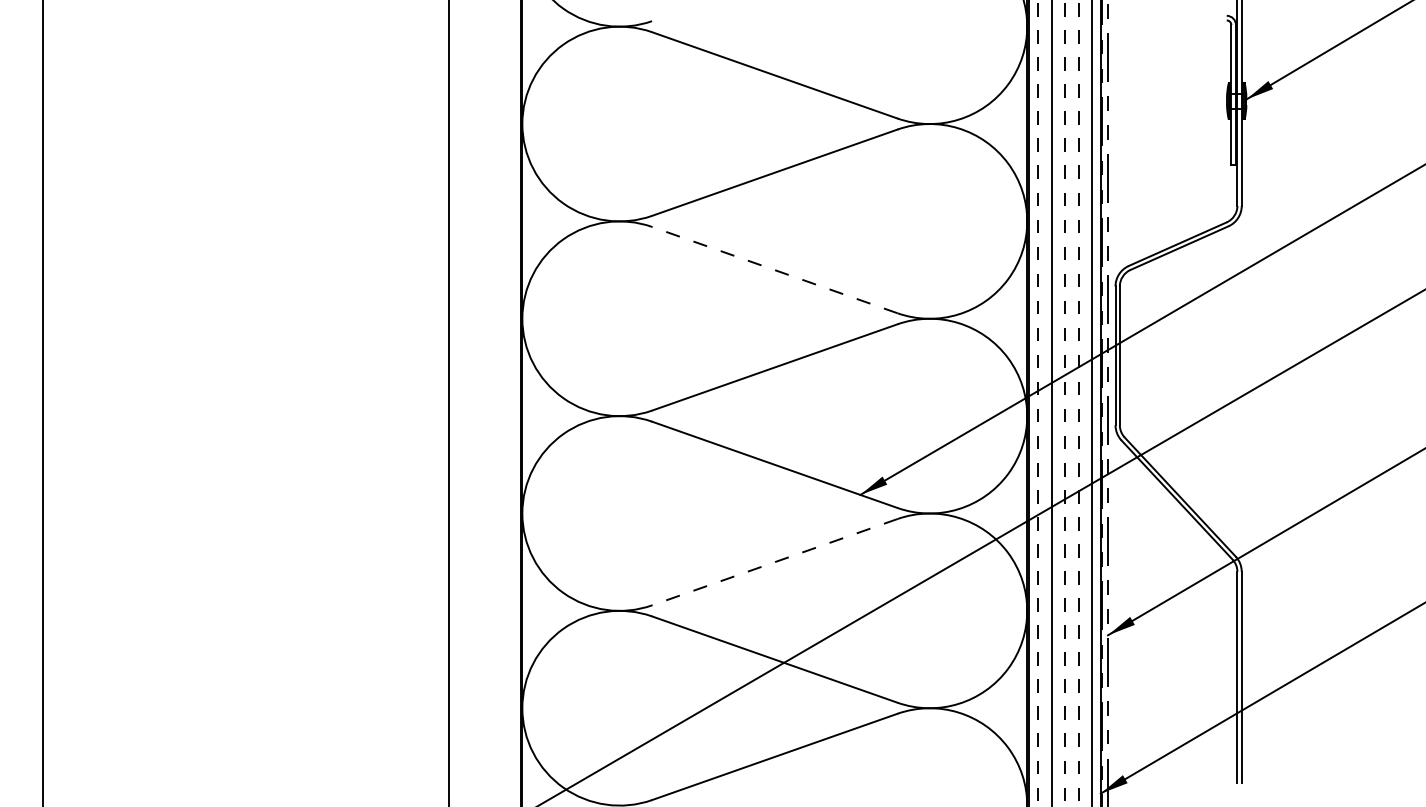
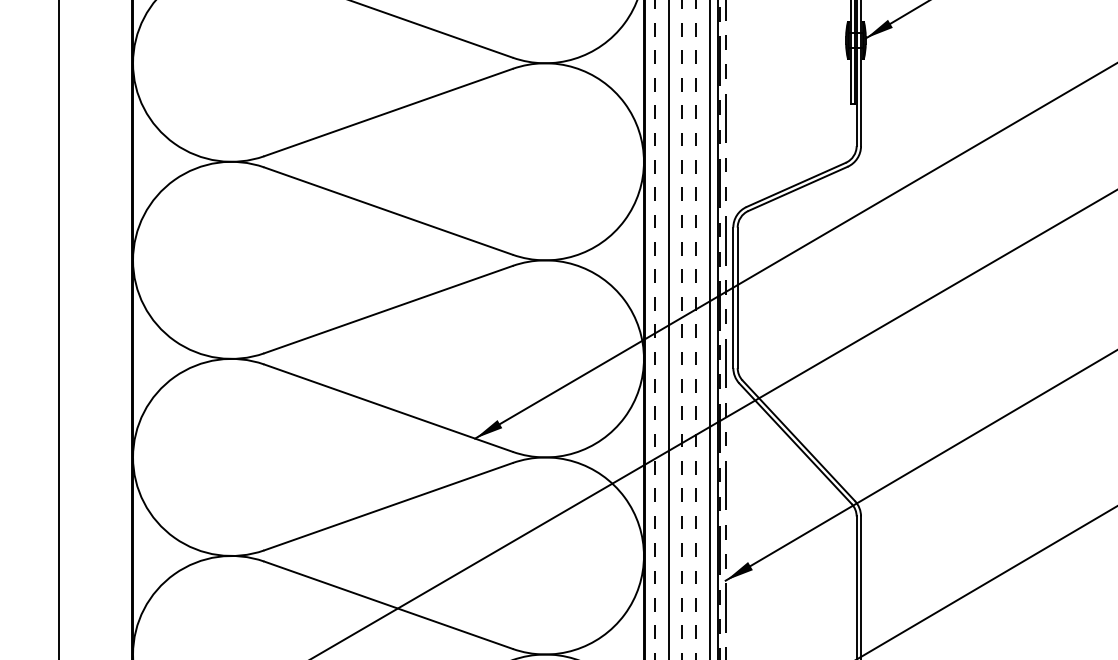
line: (774, 269) -> (388, 210), dashed -> solid
line: (774, 562) -> (388, 507), dashed -> solid

